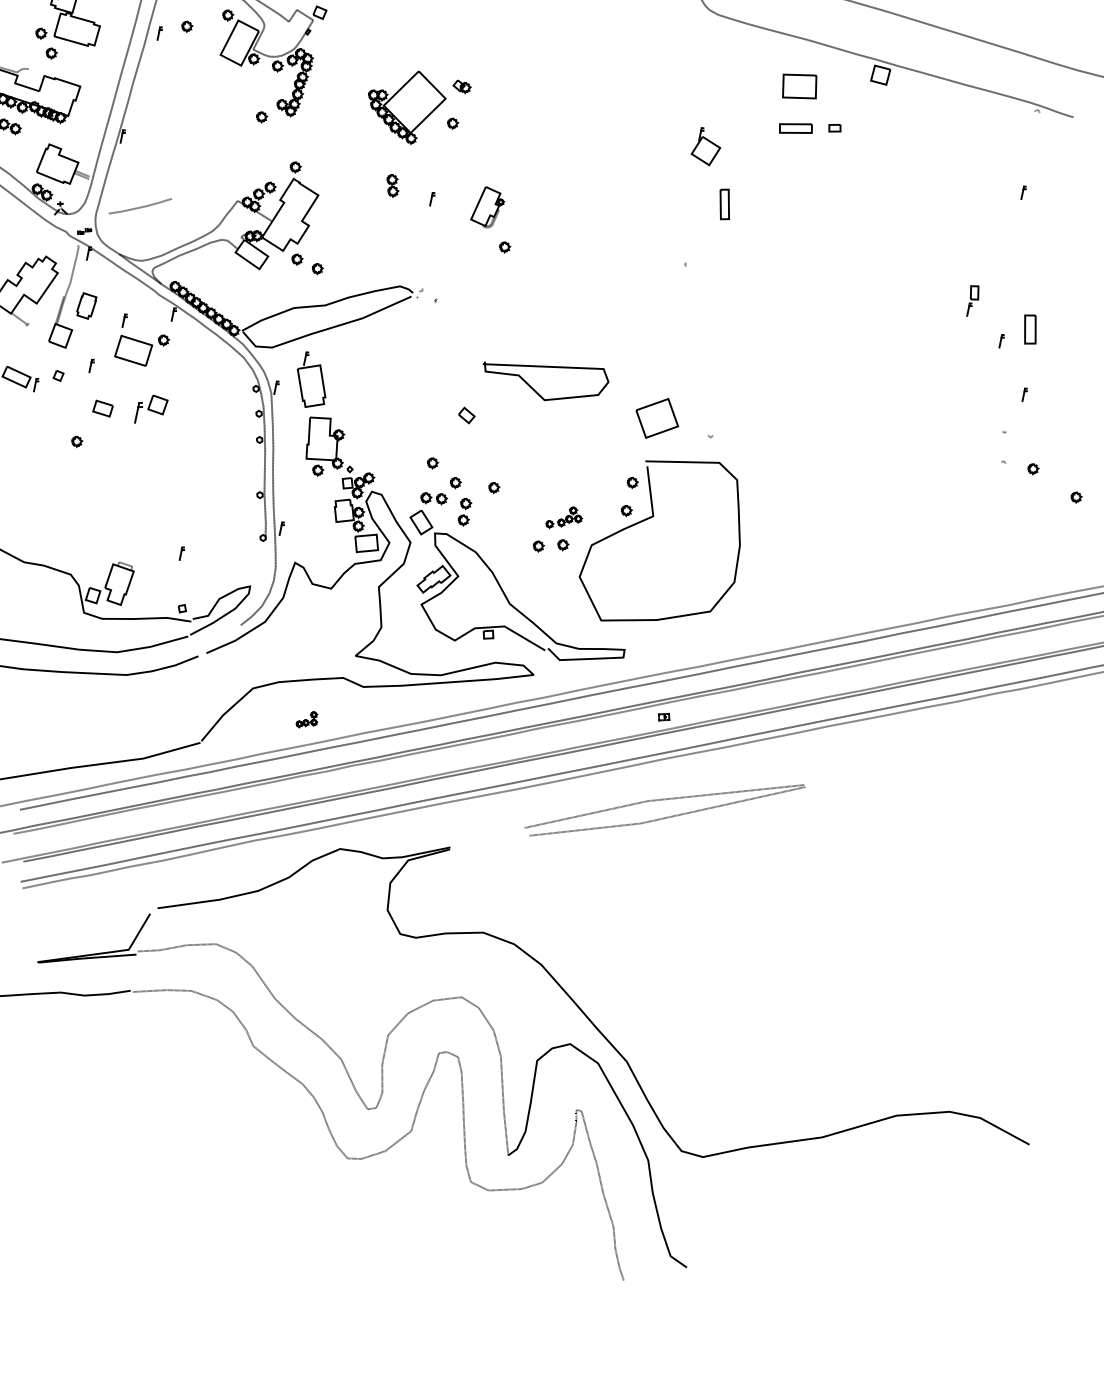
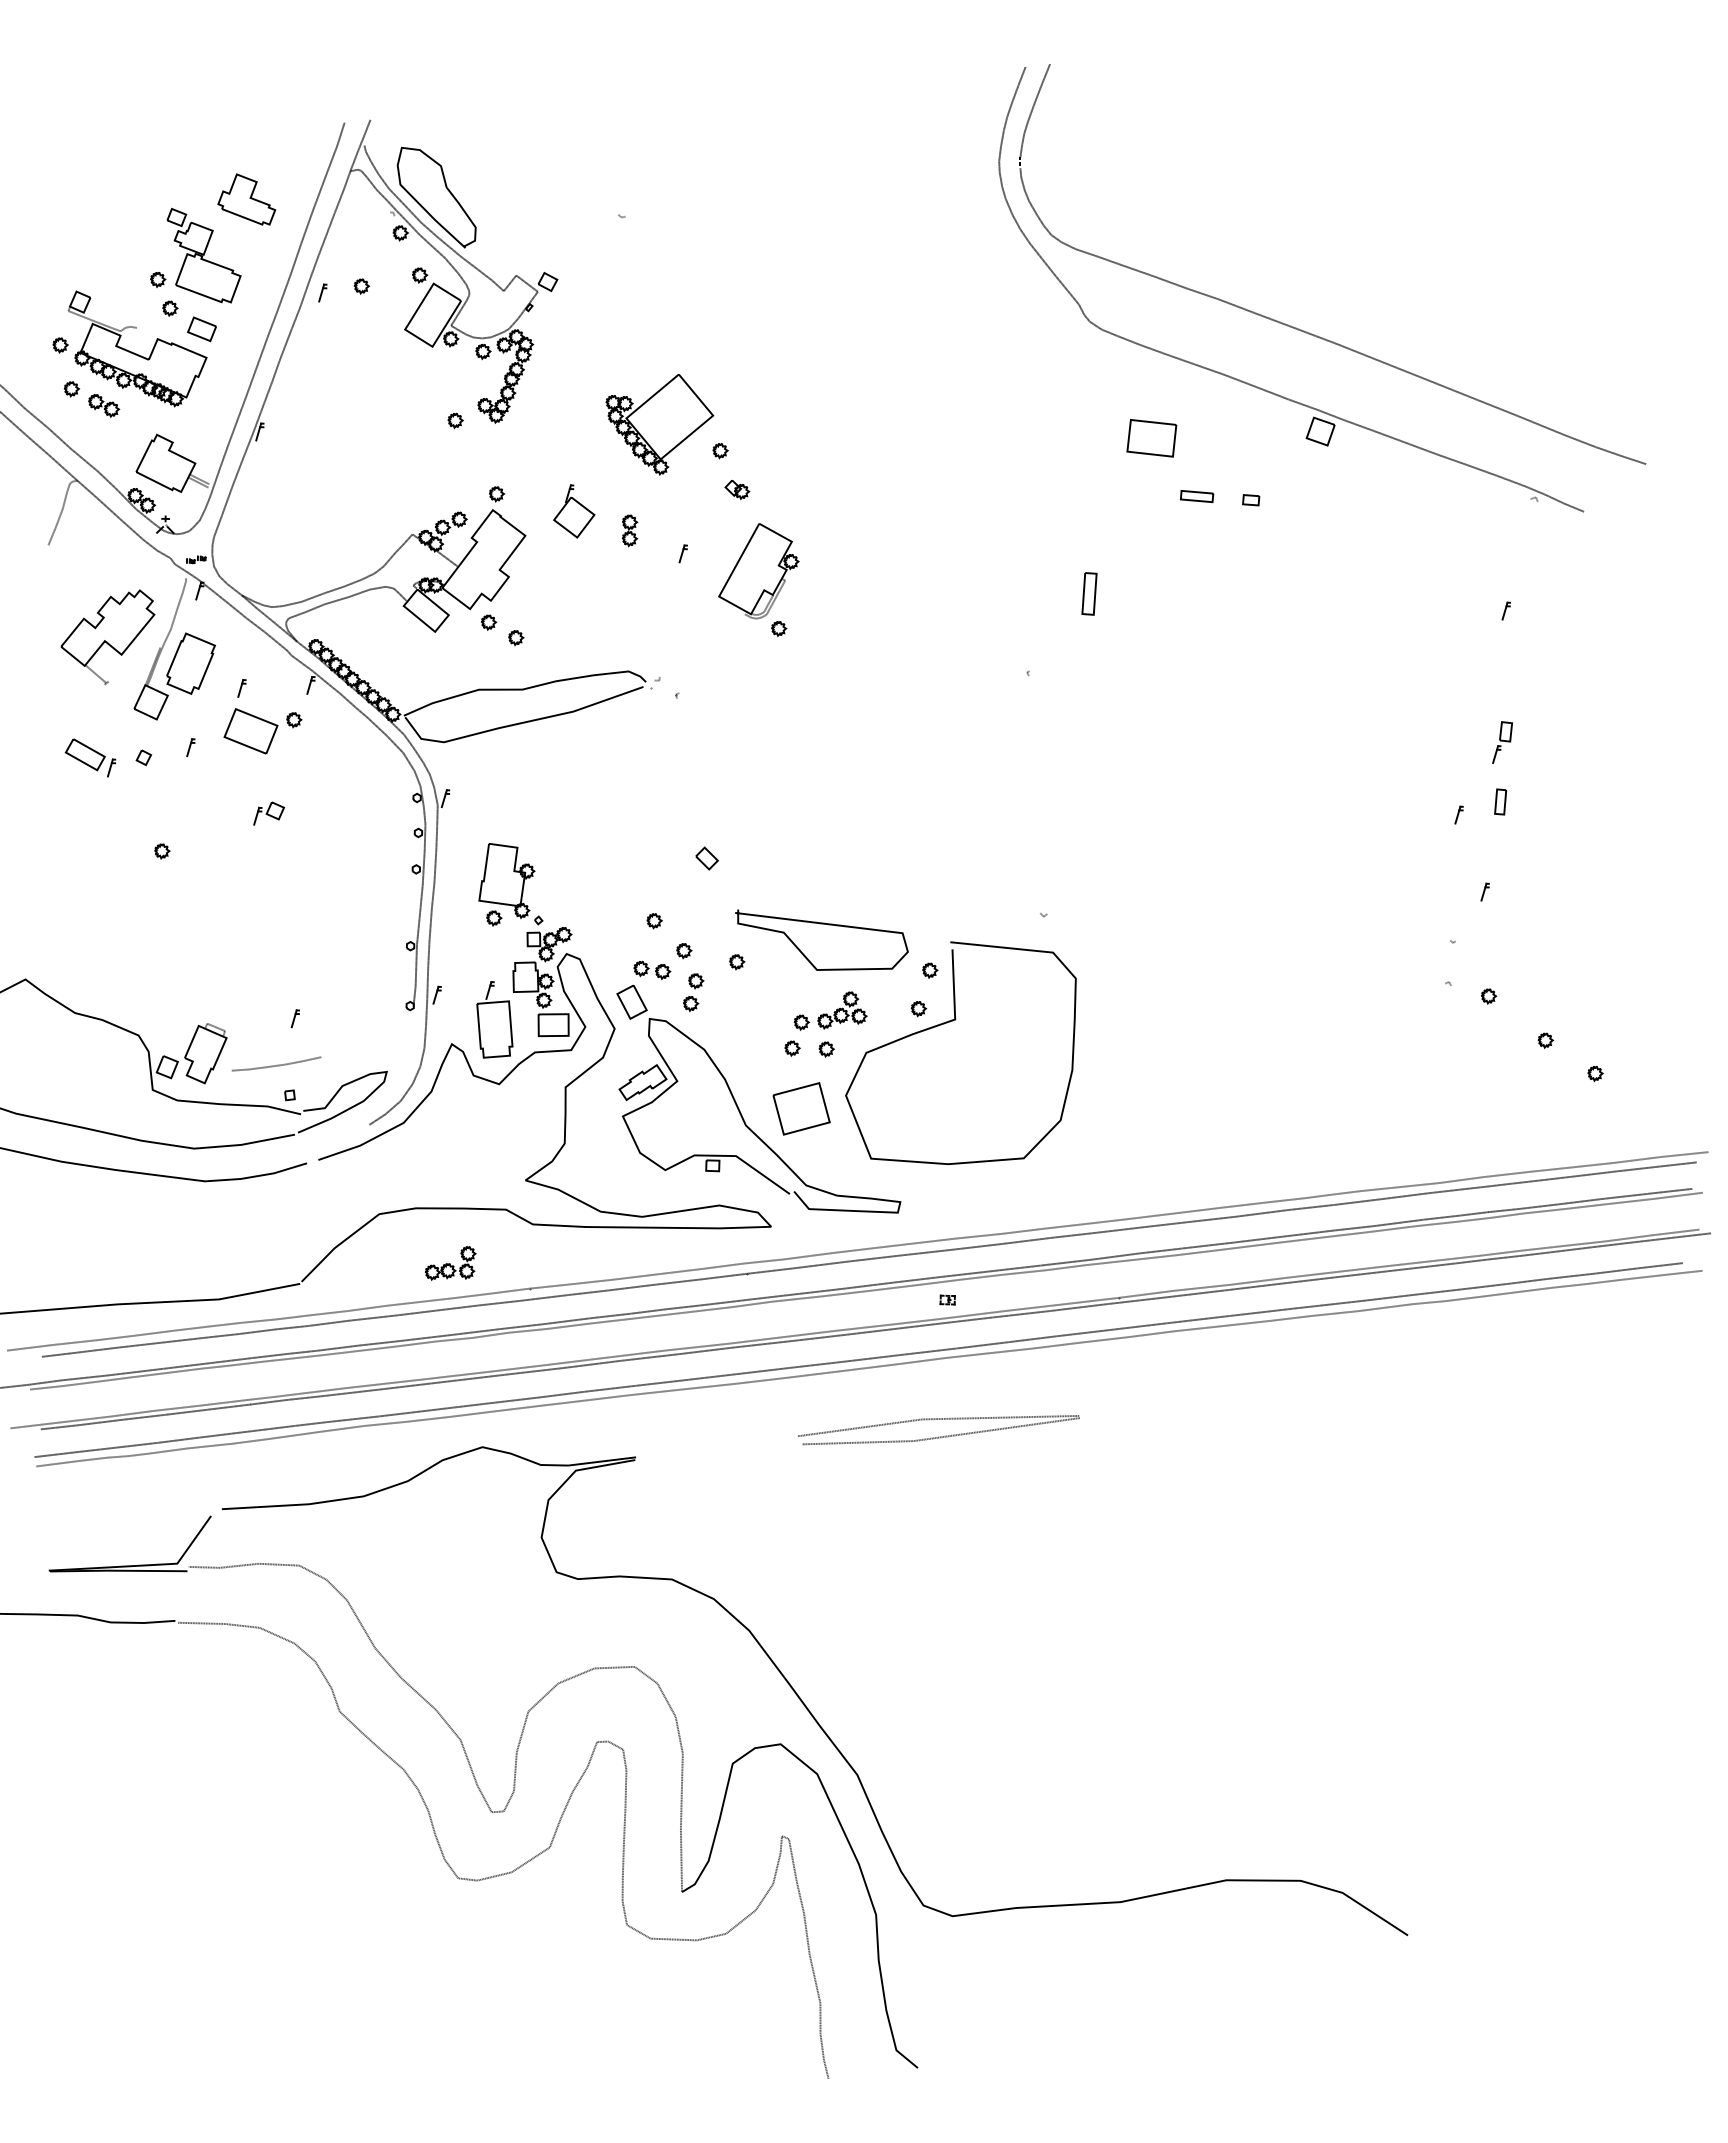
part: (799, 86) -> (1151, 438), moved
part: (462, 87) -> (737, 490), moved
part: (796, 128) -> (1197, 496), size x0.71
part: (705, 146) -> (574, 511), moved
curve: (141, 206) -> (277, 1064), moved
part: (487, 207) -> (758, 571), size x1.67
part: (972, 300) -> (1502, 742), moved
part: (86, 305) -> (190, 663), size x1.67
part: (1030, 329) -> (1500, 801), size x0.62
curve: (545, 367) -> (821, 924), moved
part: (310, 379) -> (494, 1019), moved
part: (102, 408) -> (201, 329), moved
part: (151, 408) -> (269, 813), size x0.62
part: (657, 418) -> (801, 1108), moved
part: (563, 517) -> (830, 1010), size x1.43
part: (306, 719) -> (450, 1263), size x1.67
part: (665, 810) -> (938, 1430), size x0.71

